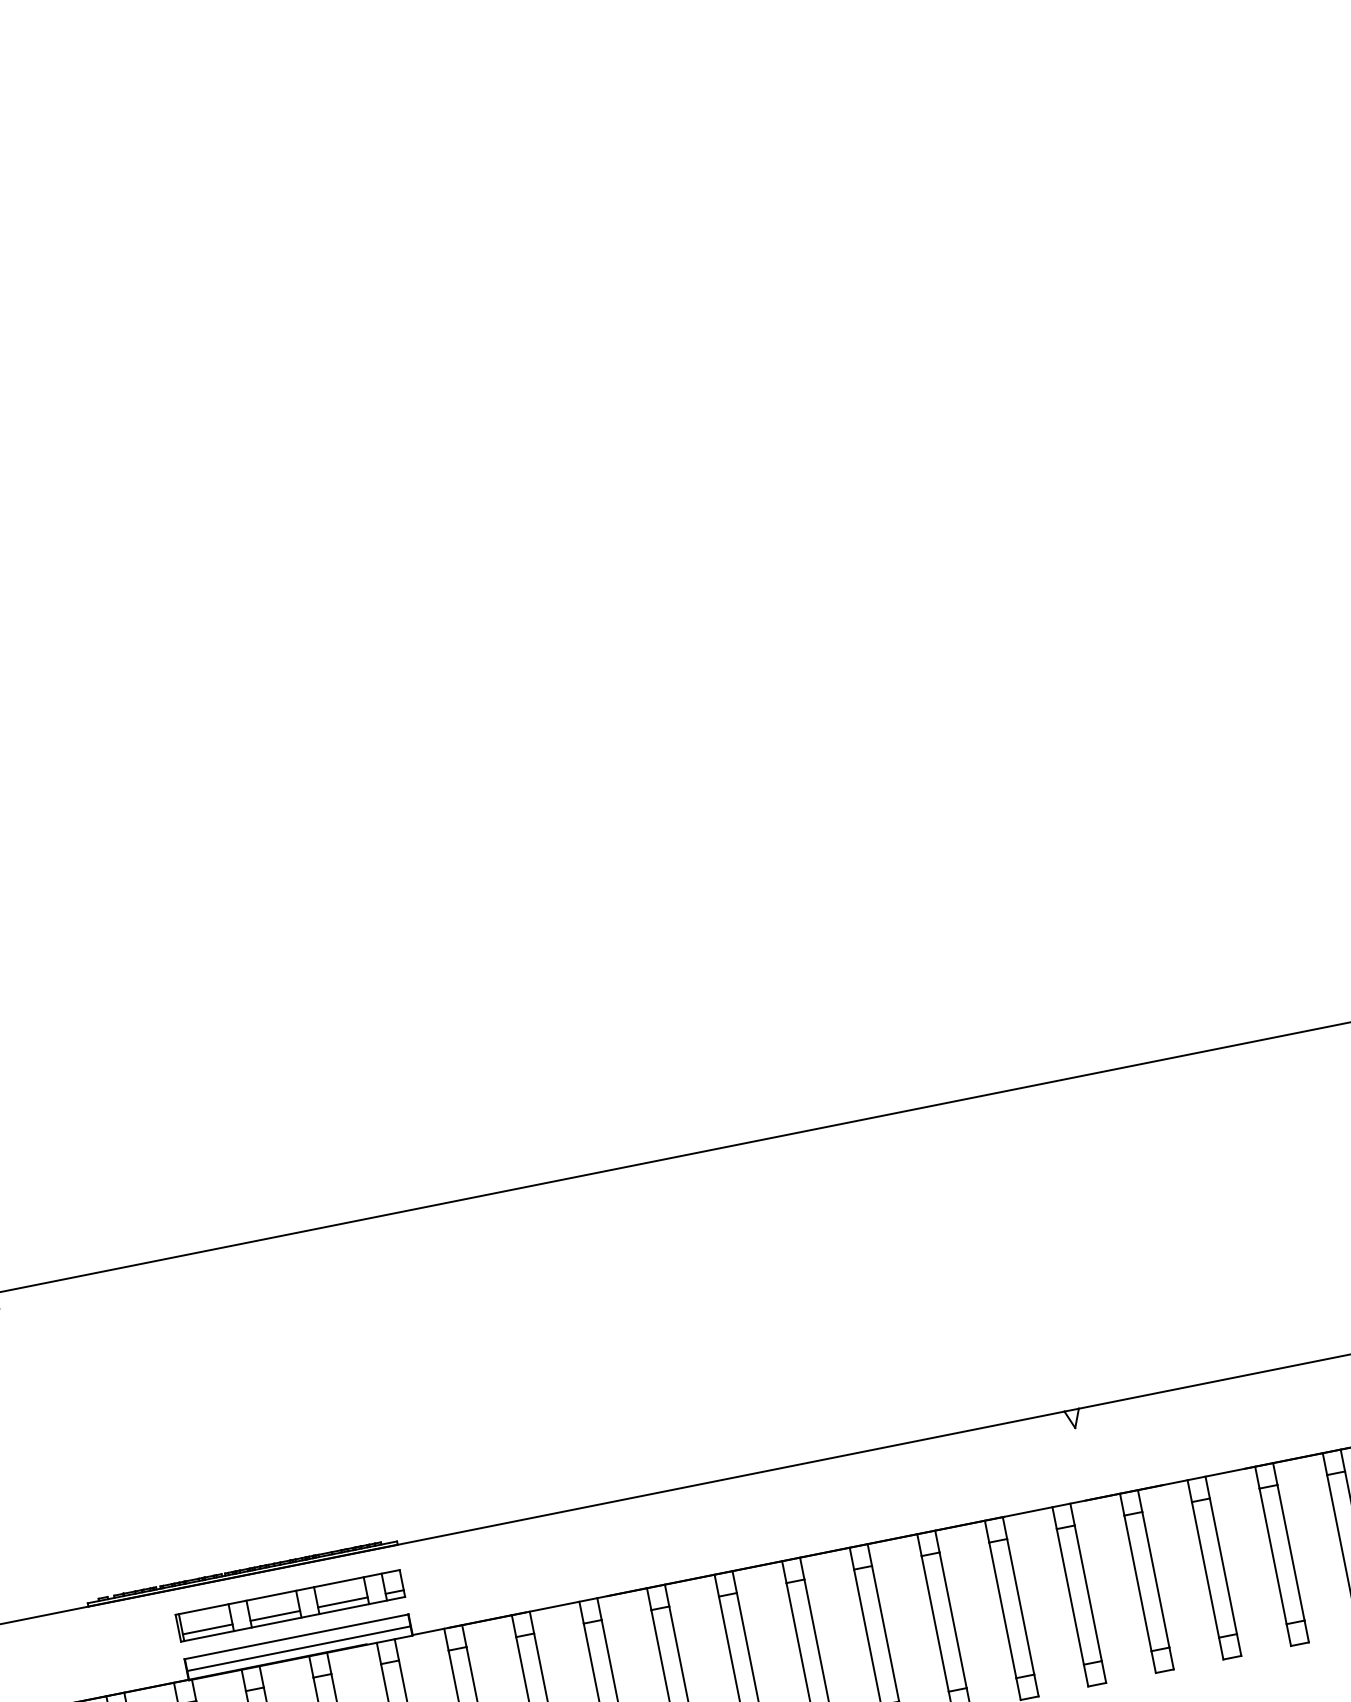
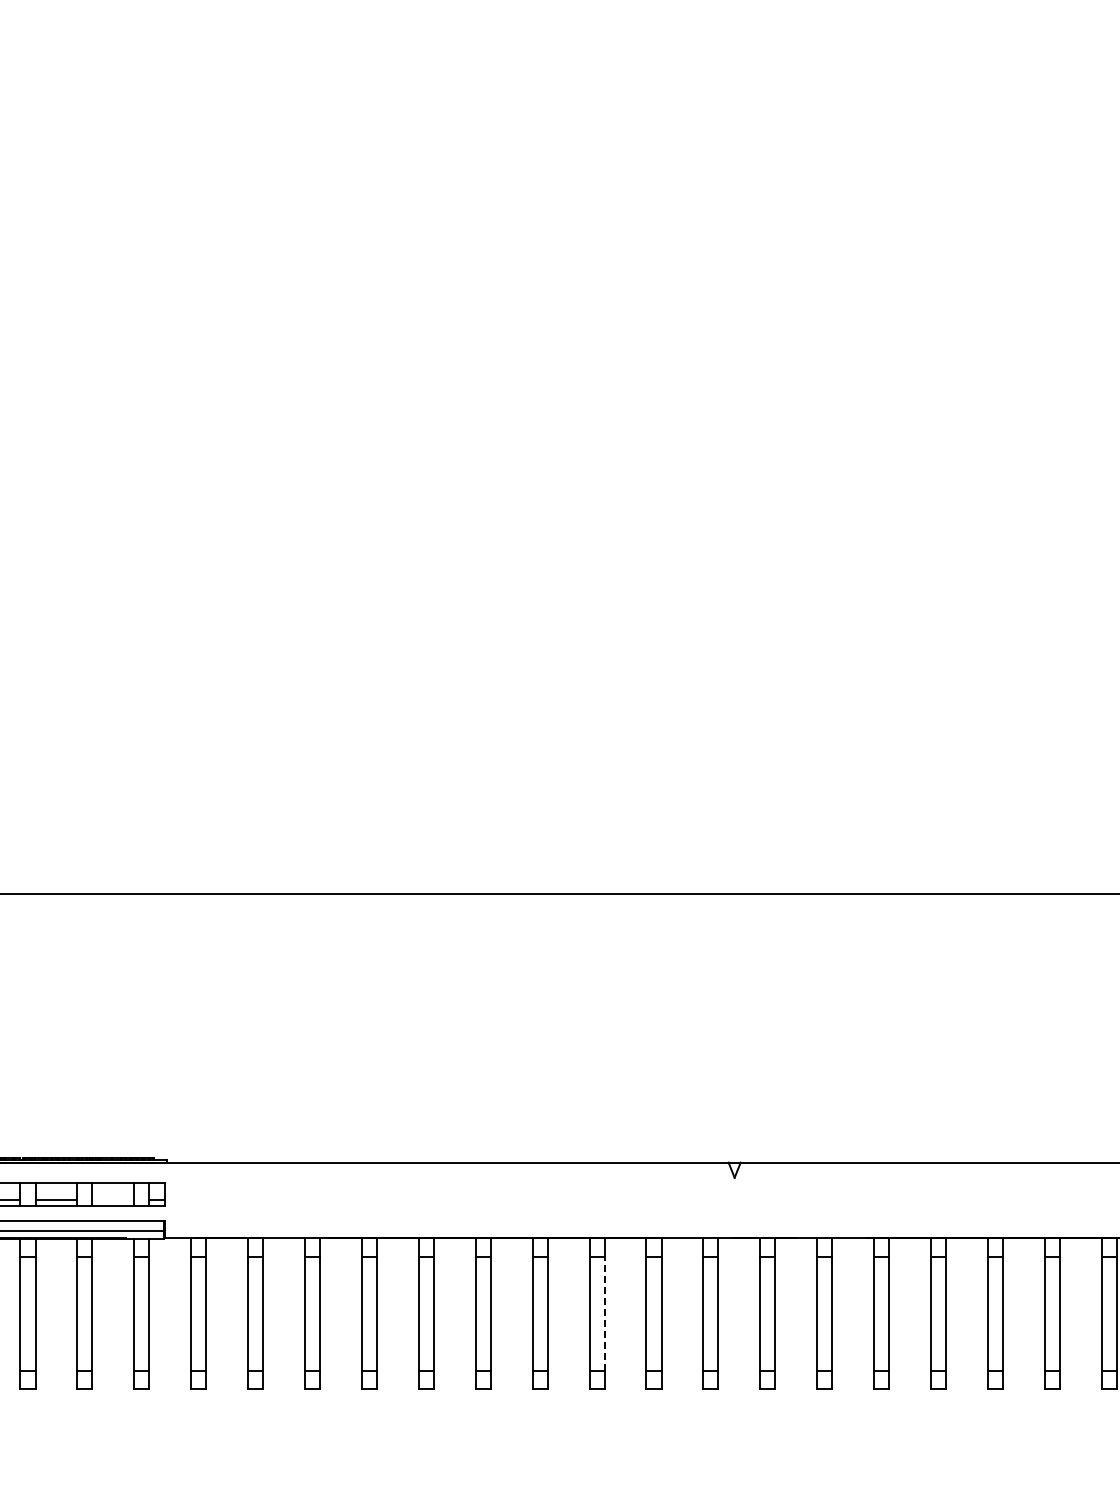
line: (343, 1602) -> (113, 1200), removed
line: (952, 1620) -> (604, 1313), solid -> dashed

